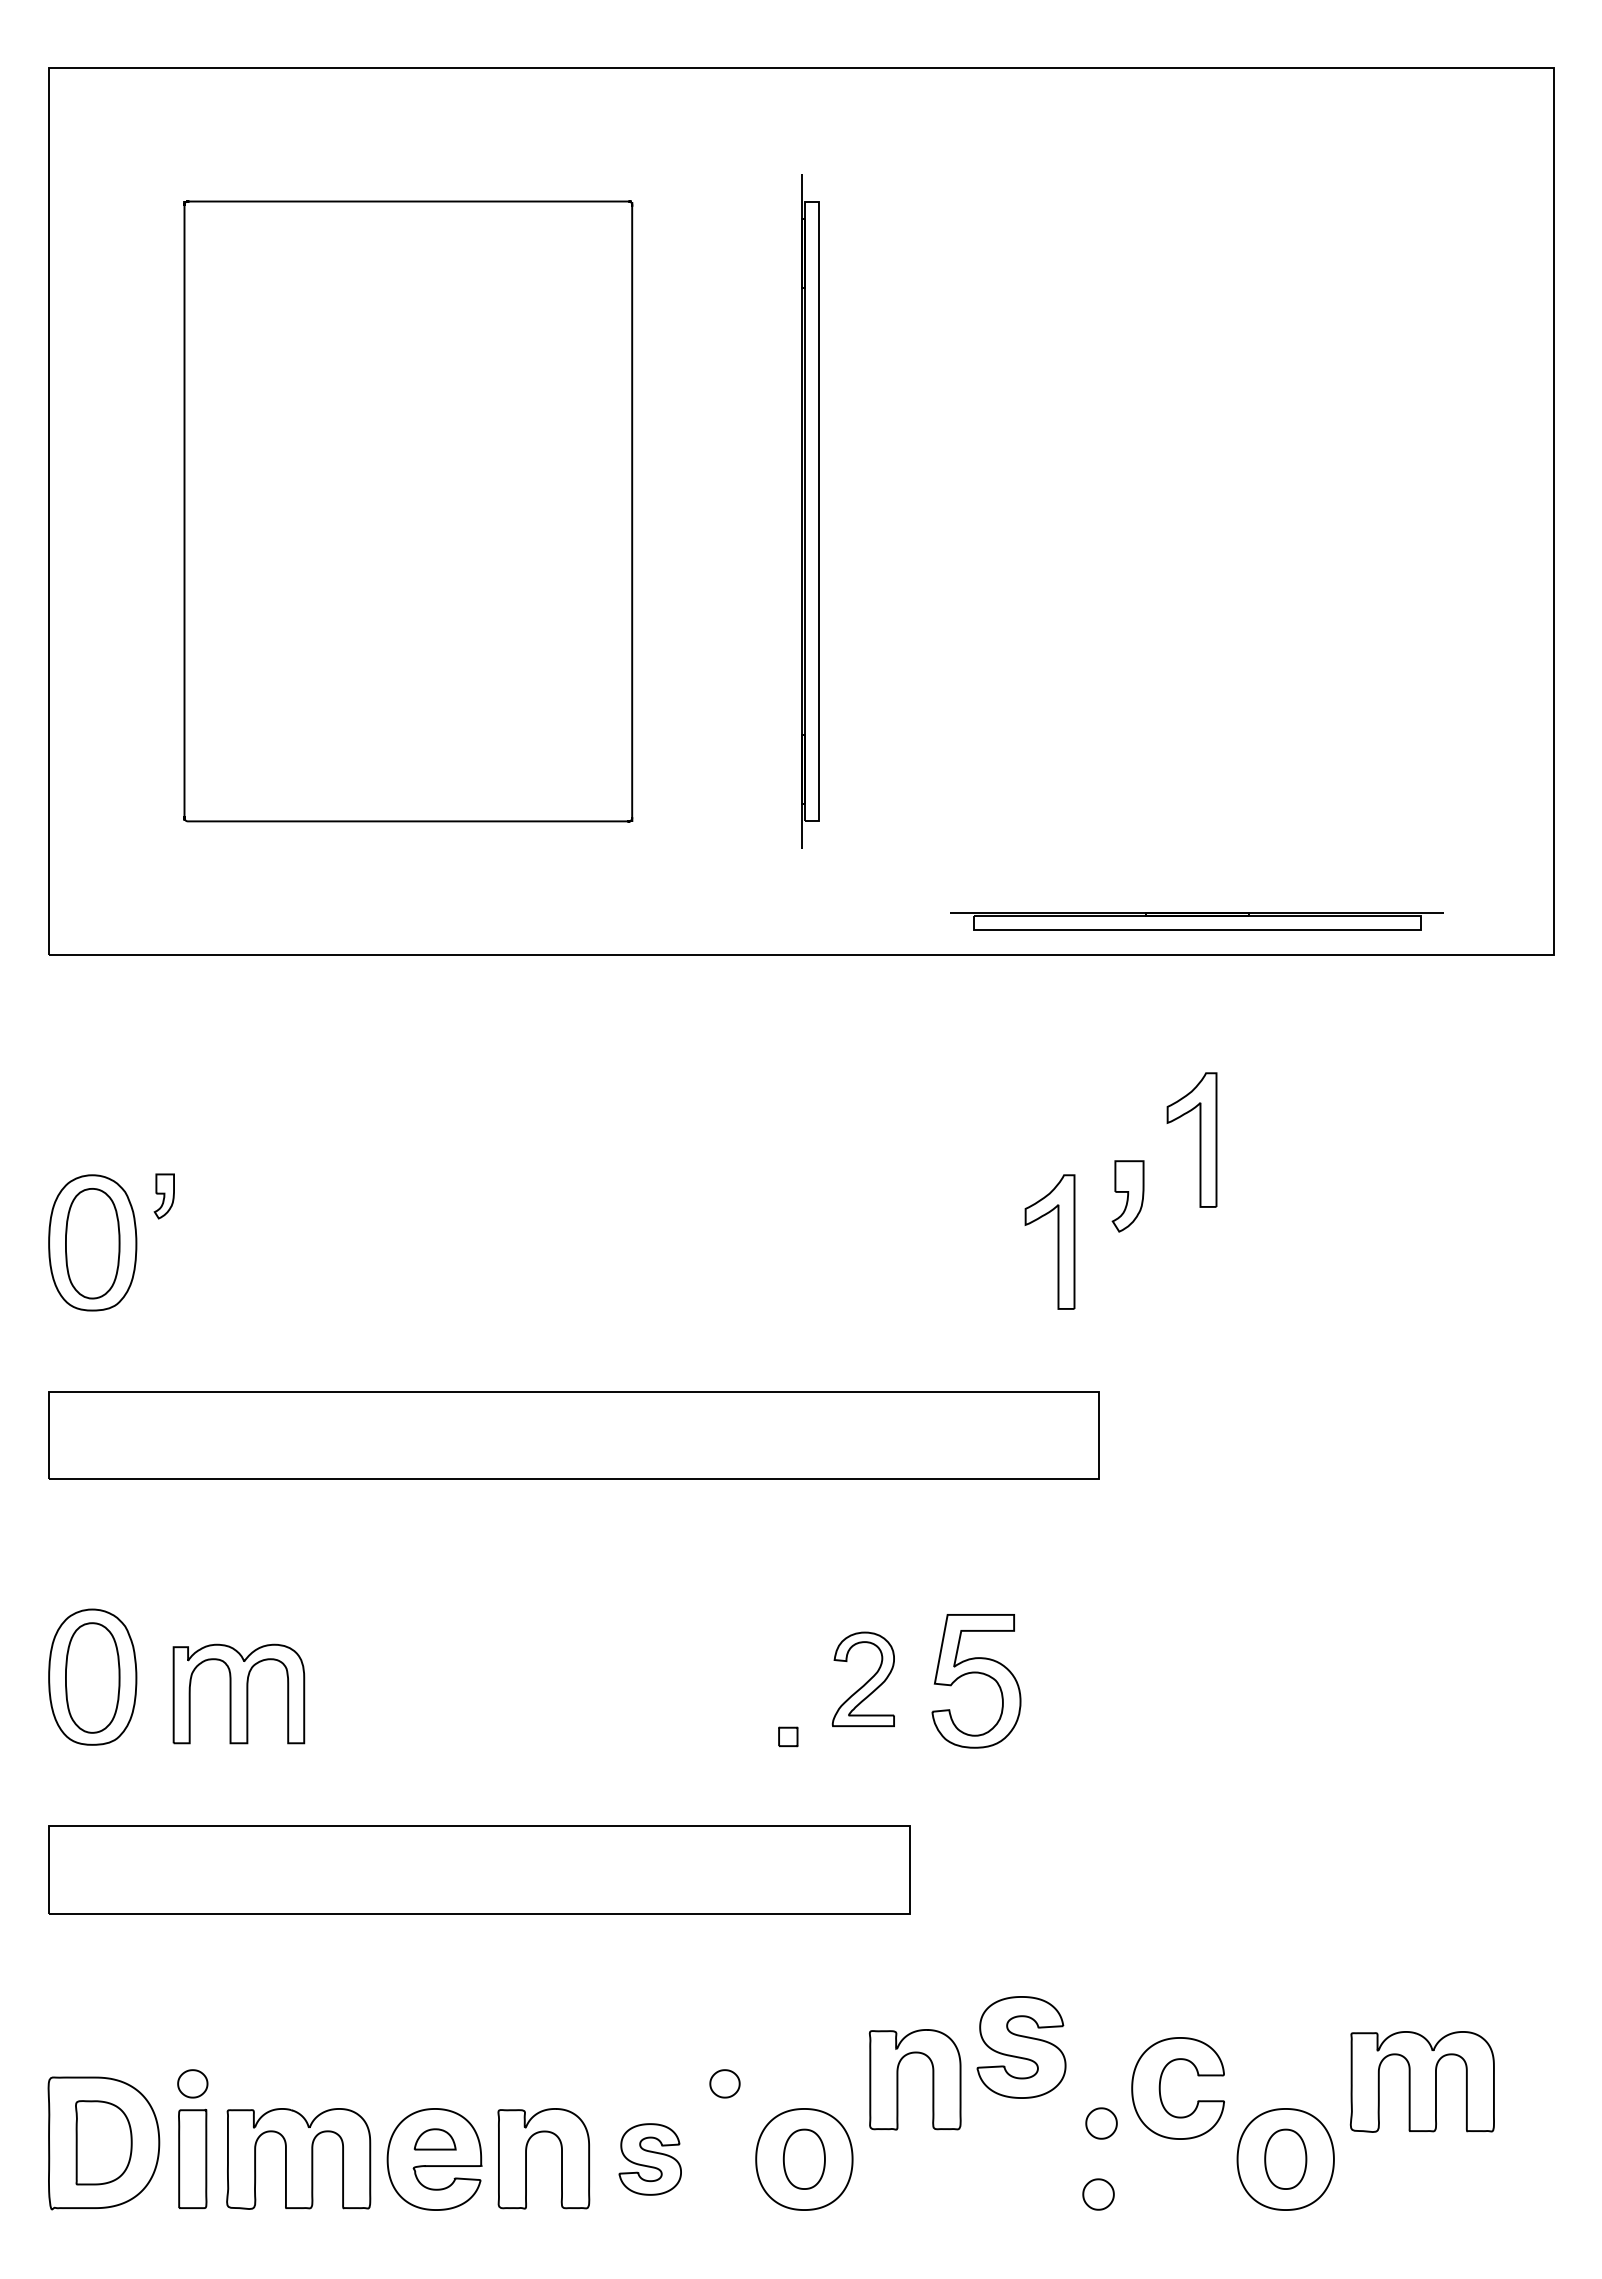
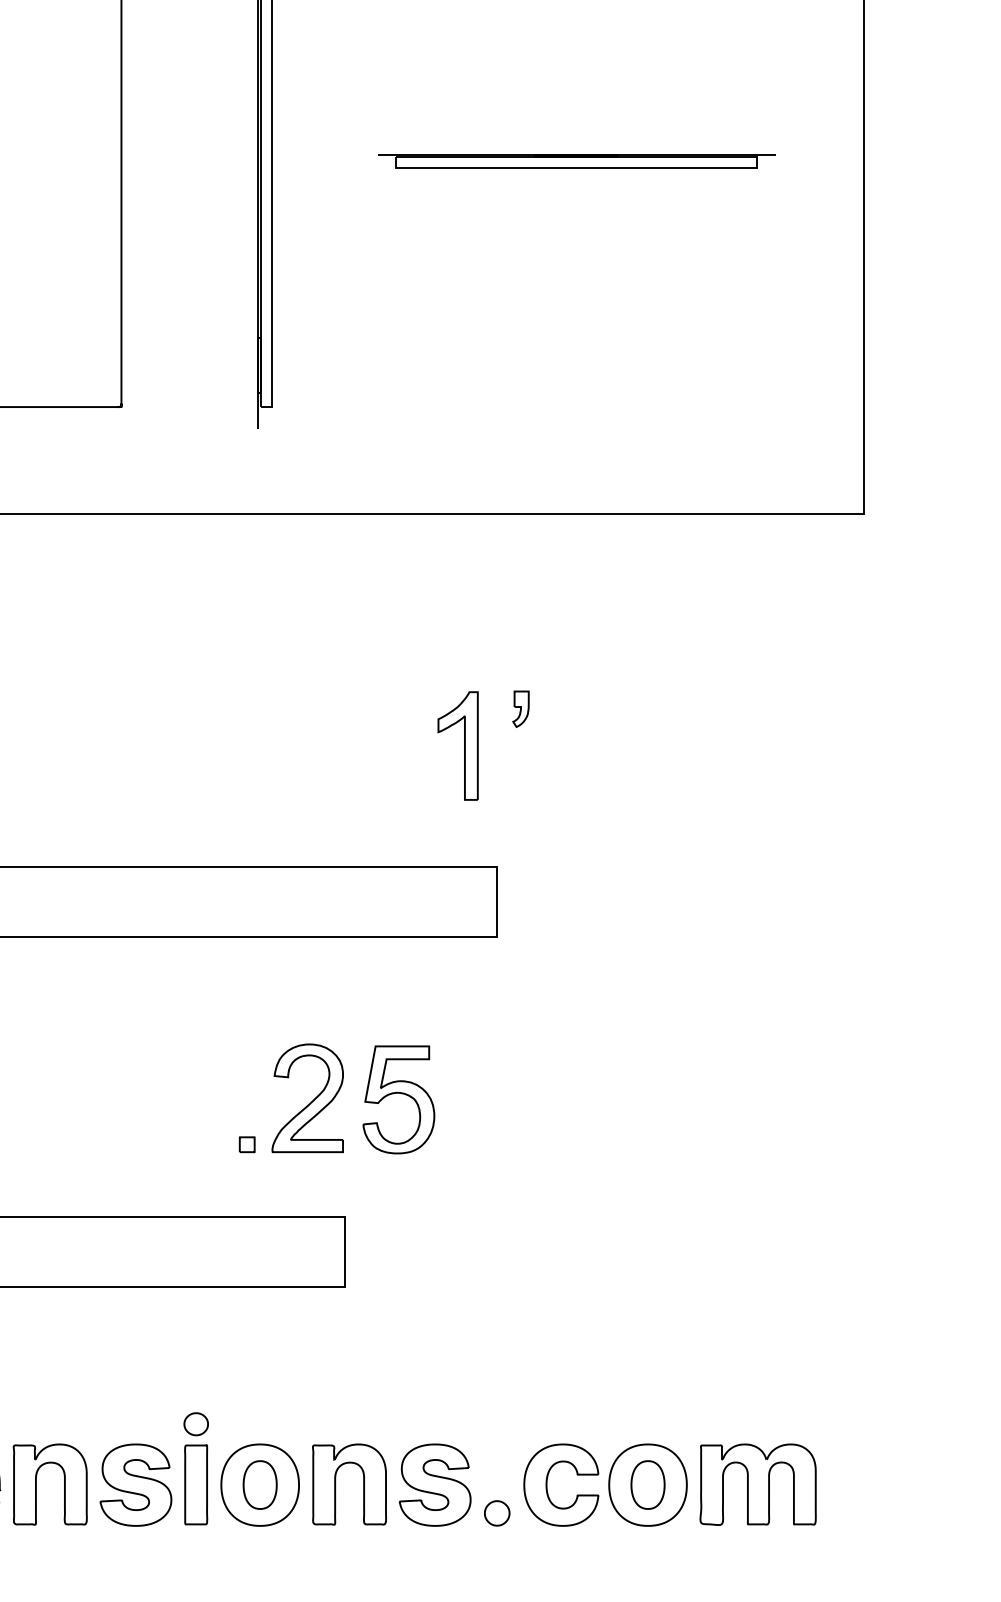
part: (1196, 921) -> (576, 161), moved
part: (1199, 1139) -> (578, 663), removed
part: (1127, 1196) -> (520, 709), size x0.62
part: (863, 1679) -> (307, 1098), size x1.43
part: (1021, 2047) -> (435, 1485), moved
part: (898, 2079) -> (336, 1484), moved
part: (1421, 2081) -> (757, 1484), moved
part: (1160, 2088) -> (547, 1485), moved
part: (1101, 2123) -> (499, 1456), removed
part: (724, 2158) -> (195, 1484), added
part: (650, 2159) -> (136, 1485), size x1.43

